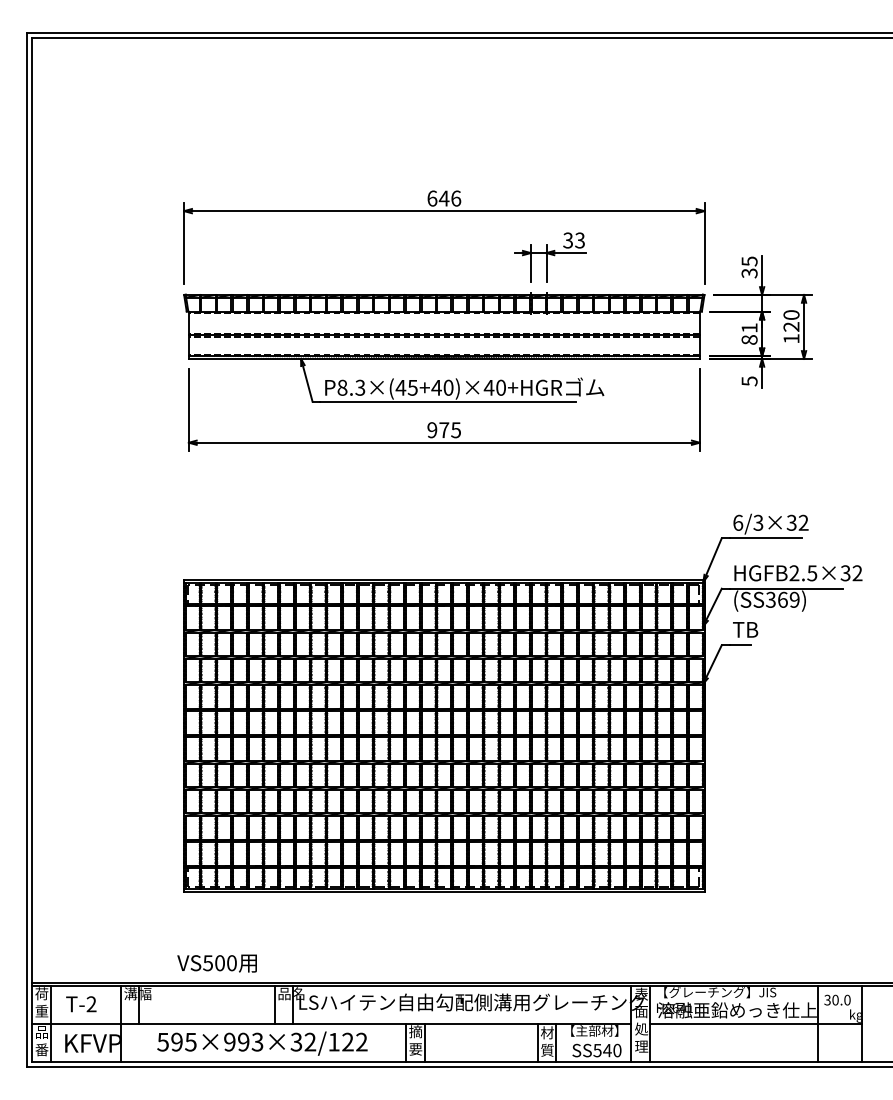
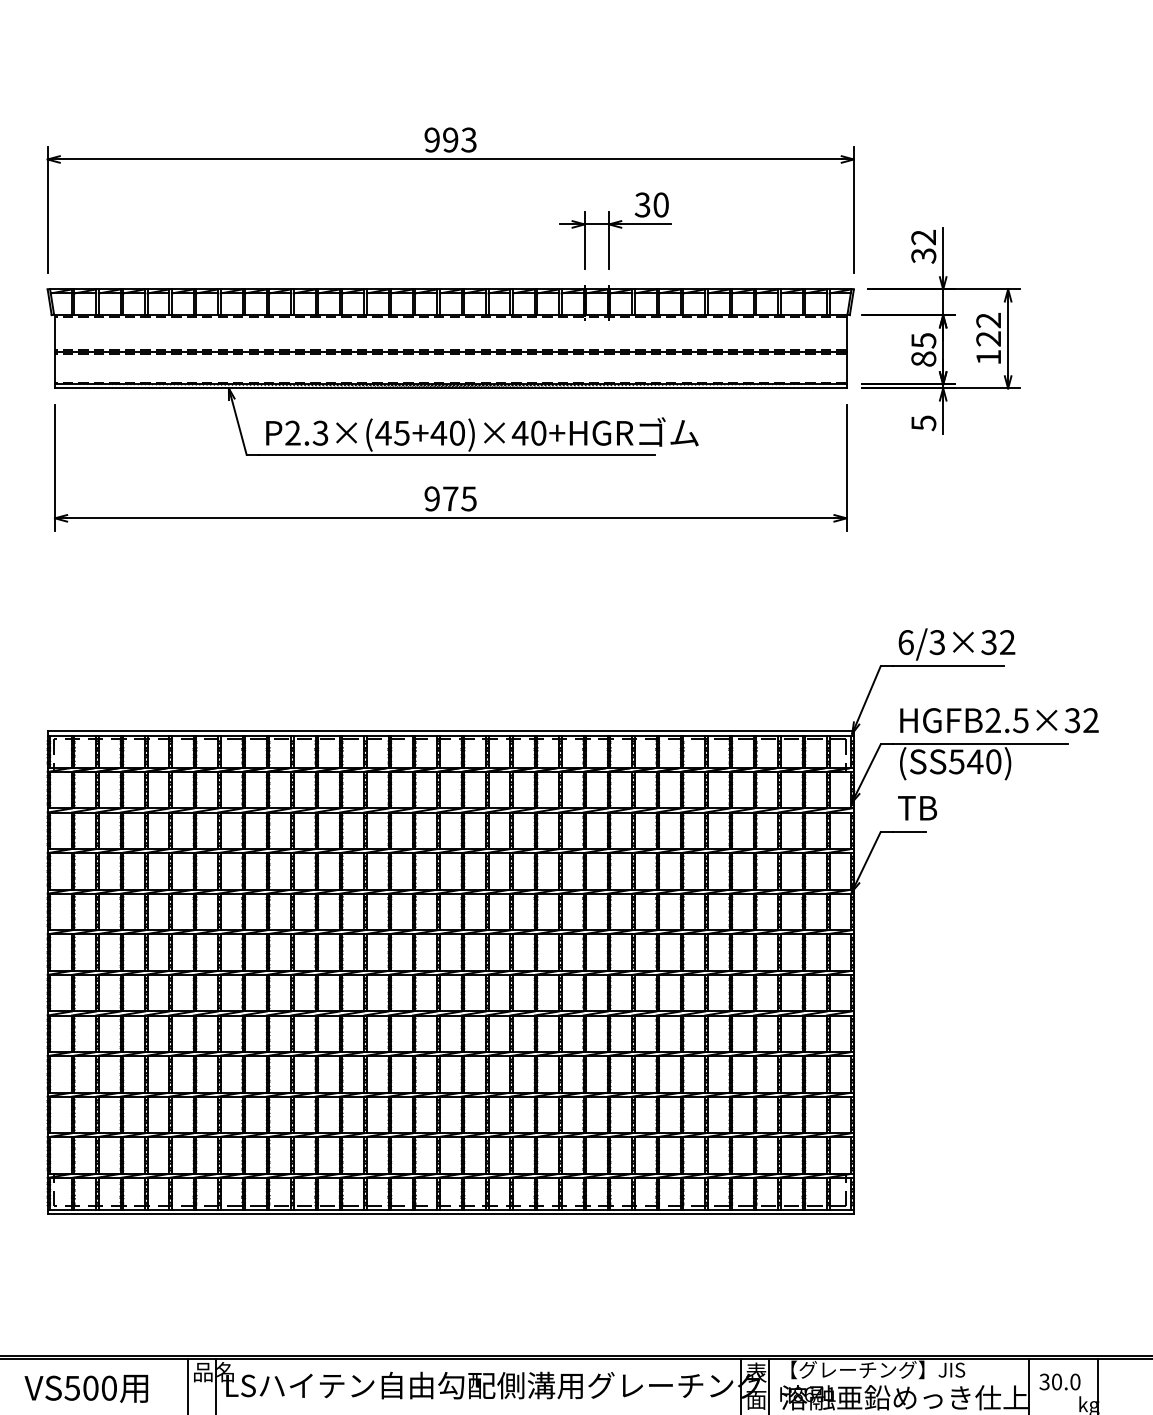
text: (444, 198) -> (451, 139), 646 -> 993
text: (579, 240) -> (660, 204), 33 -> 30
text: (749, 261) -> (923, 237), 35 -> 32
text: (791, 314) -> (988, 319), 120 -> 122
text: (749, 328) -> (923, 341), 81 -> 85
text: (342, 387) -> (293, 432), P8.3×(45+40)×40+HGR -> P2.3×(45+40)×40+HGR
text: (782, 599) -> (974, 761), (SS369) -> (SS540)
text: (216, 963) -> (85, 1388), moved

